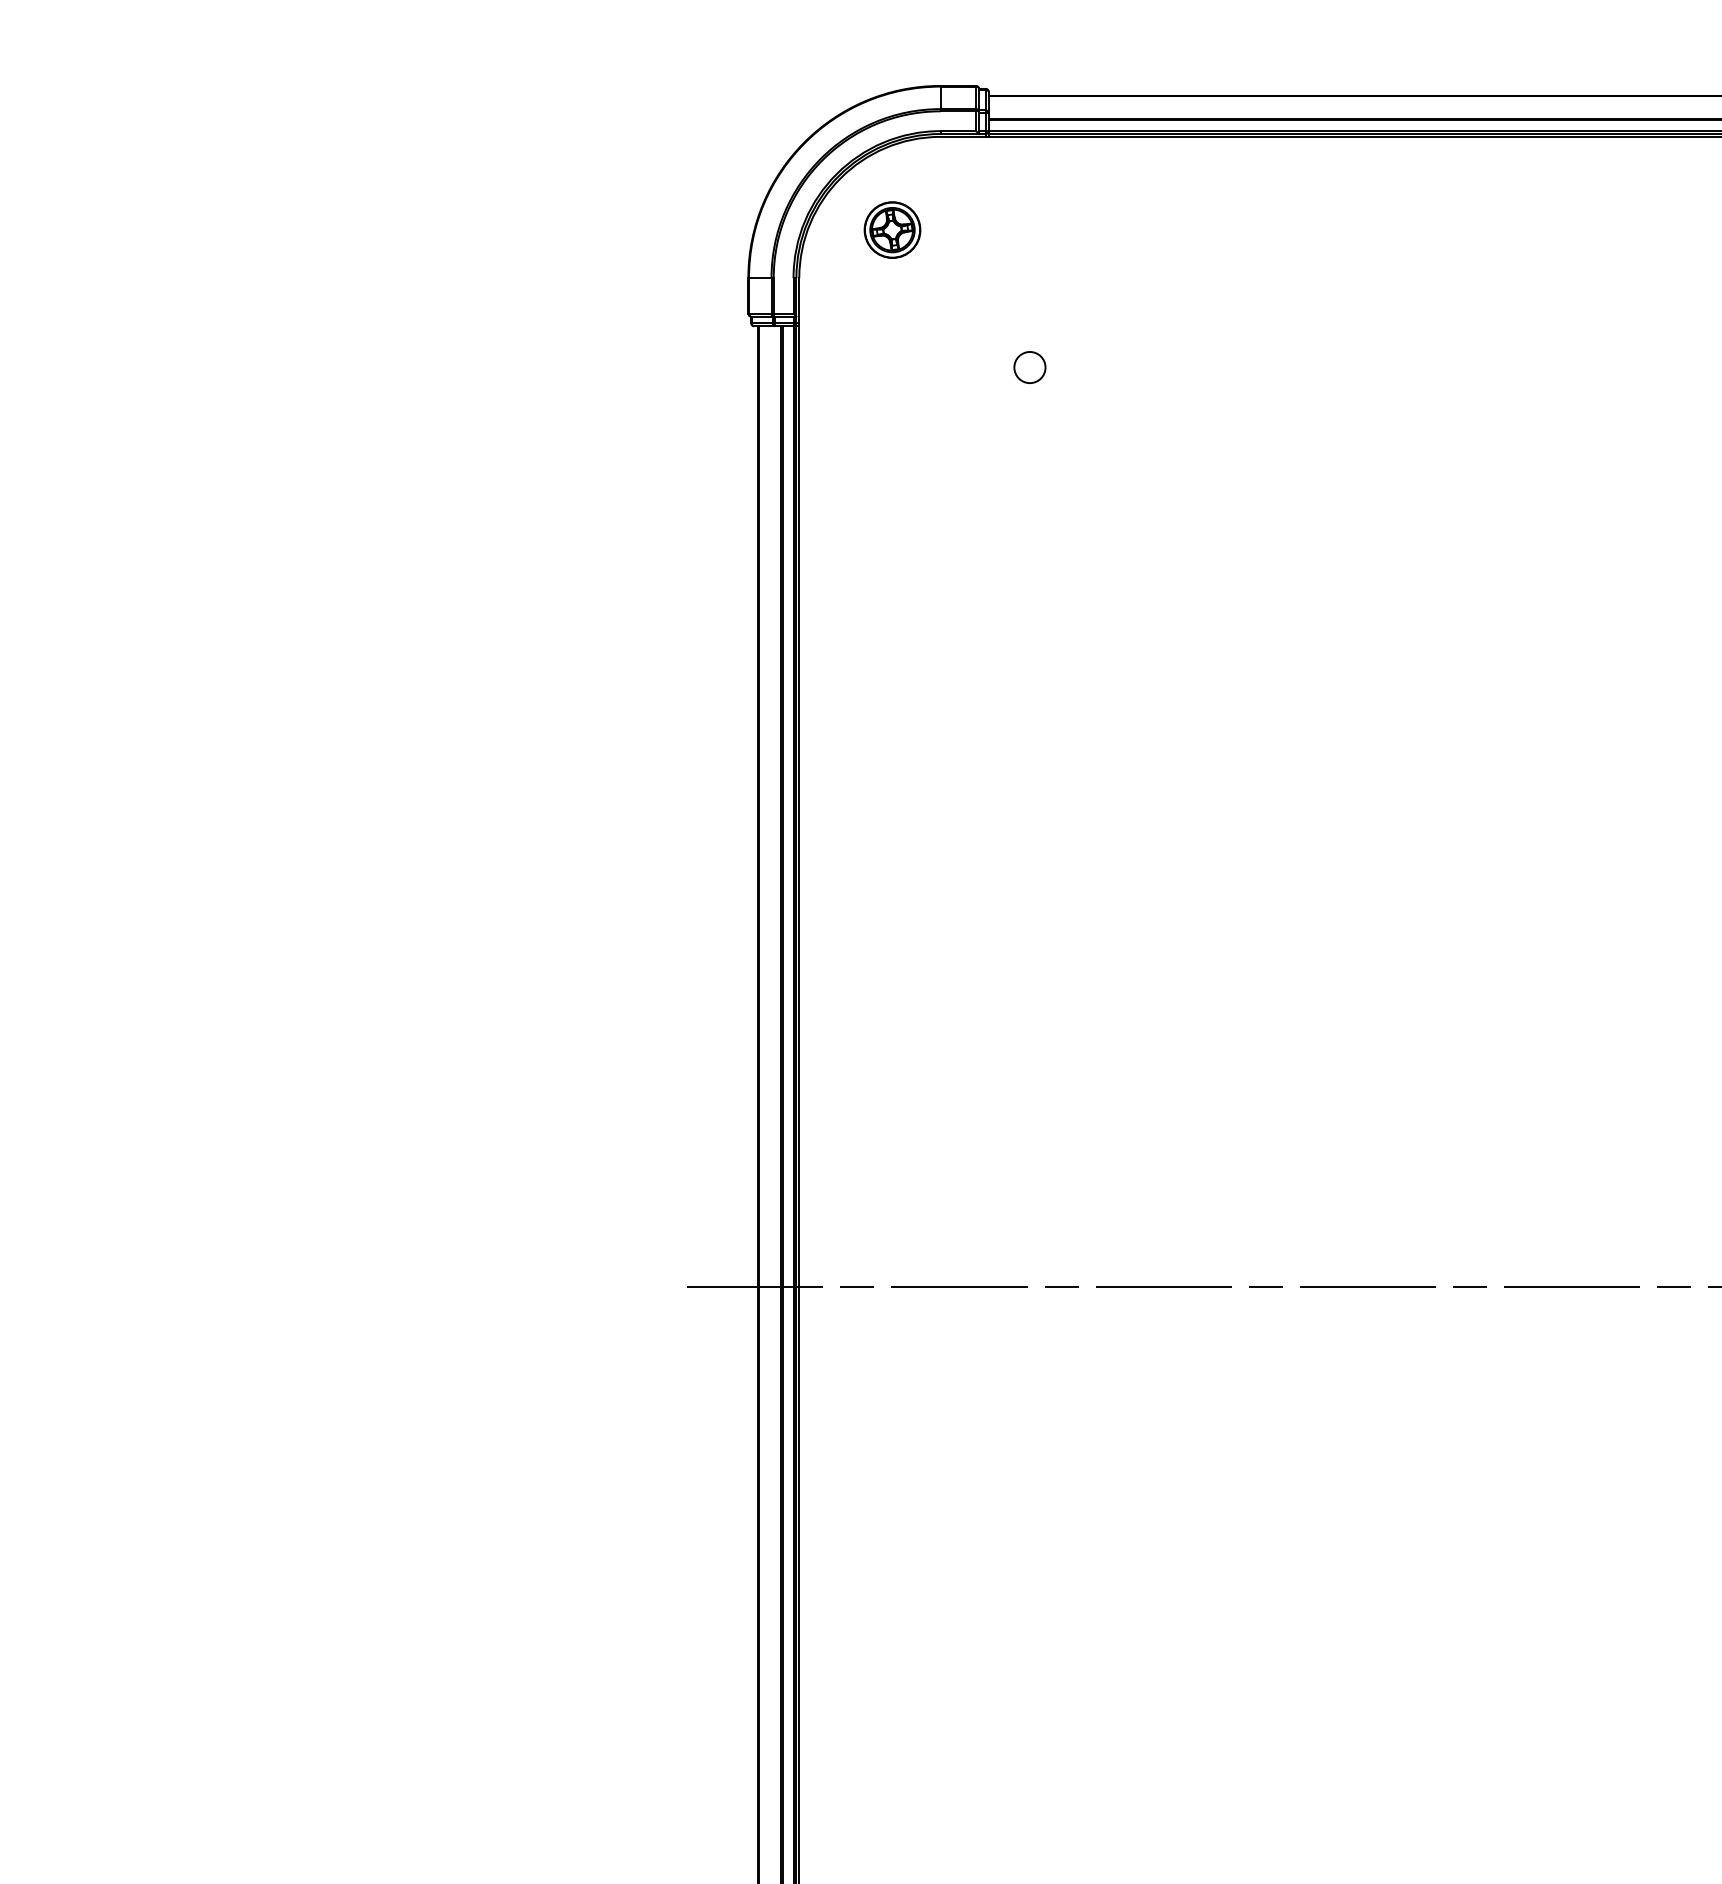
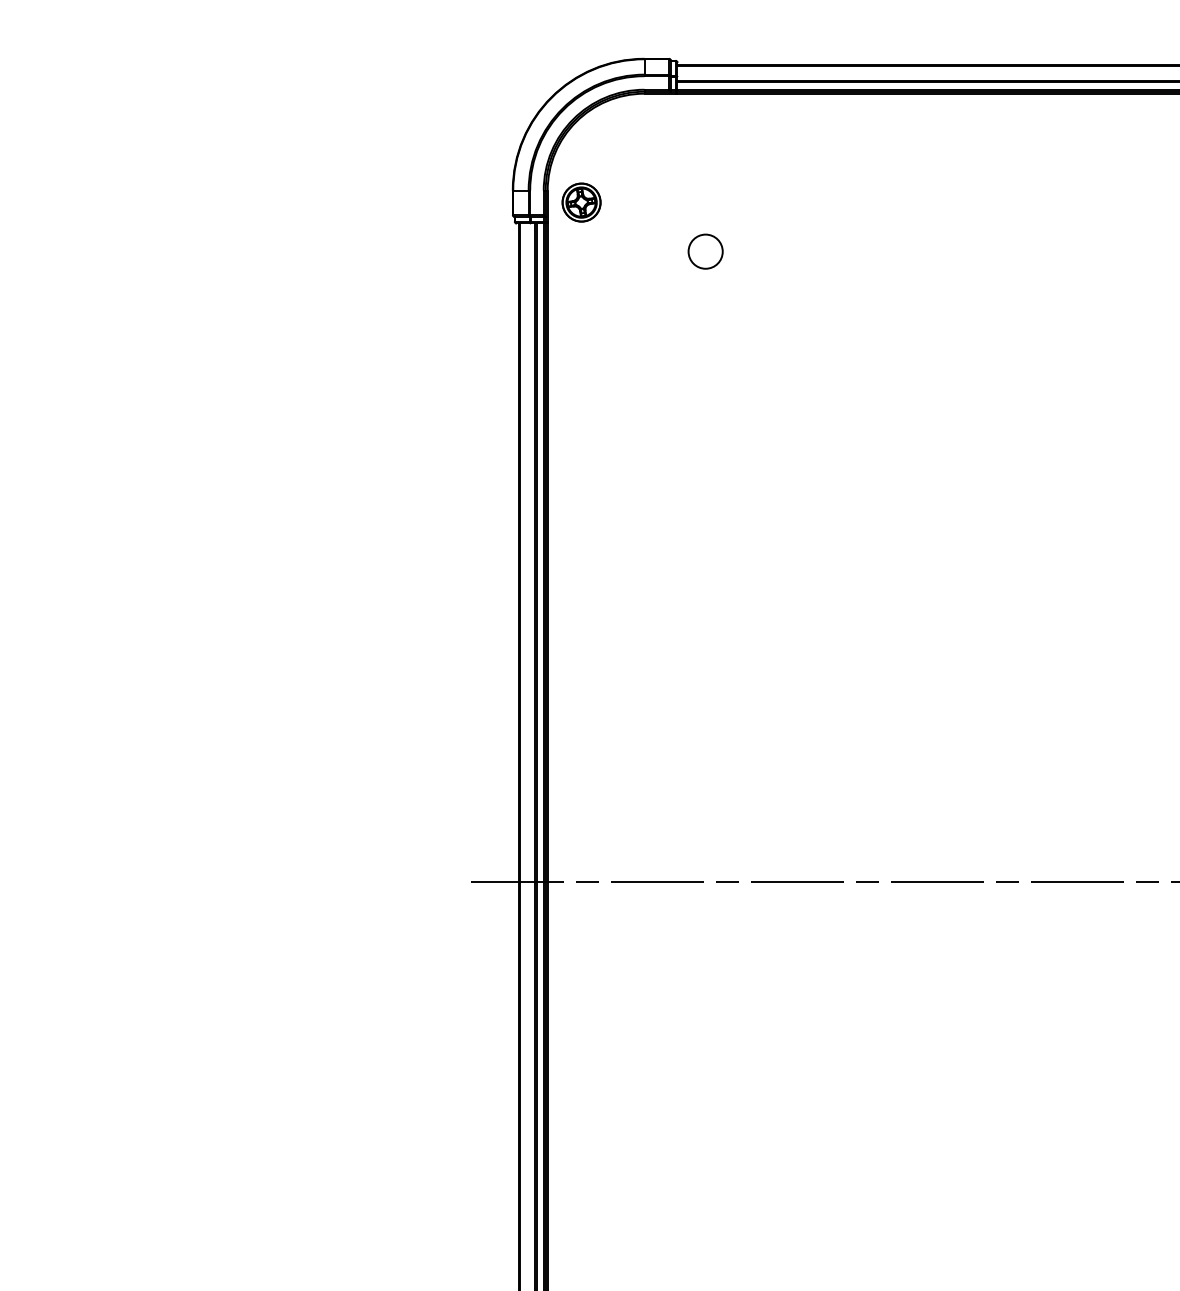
part: (892, 229) -> (581, 202), moved
circle: (1029, 367) -> (705, 251), size x1.6

